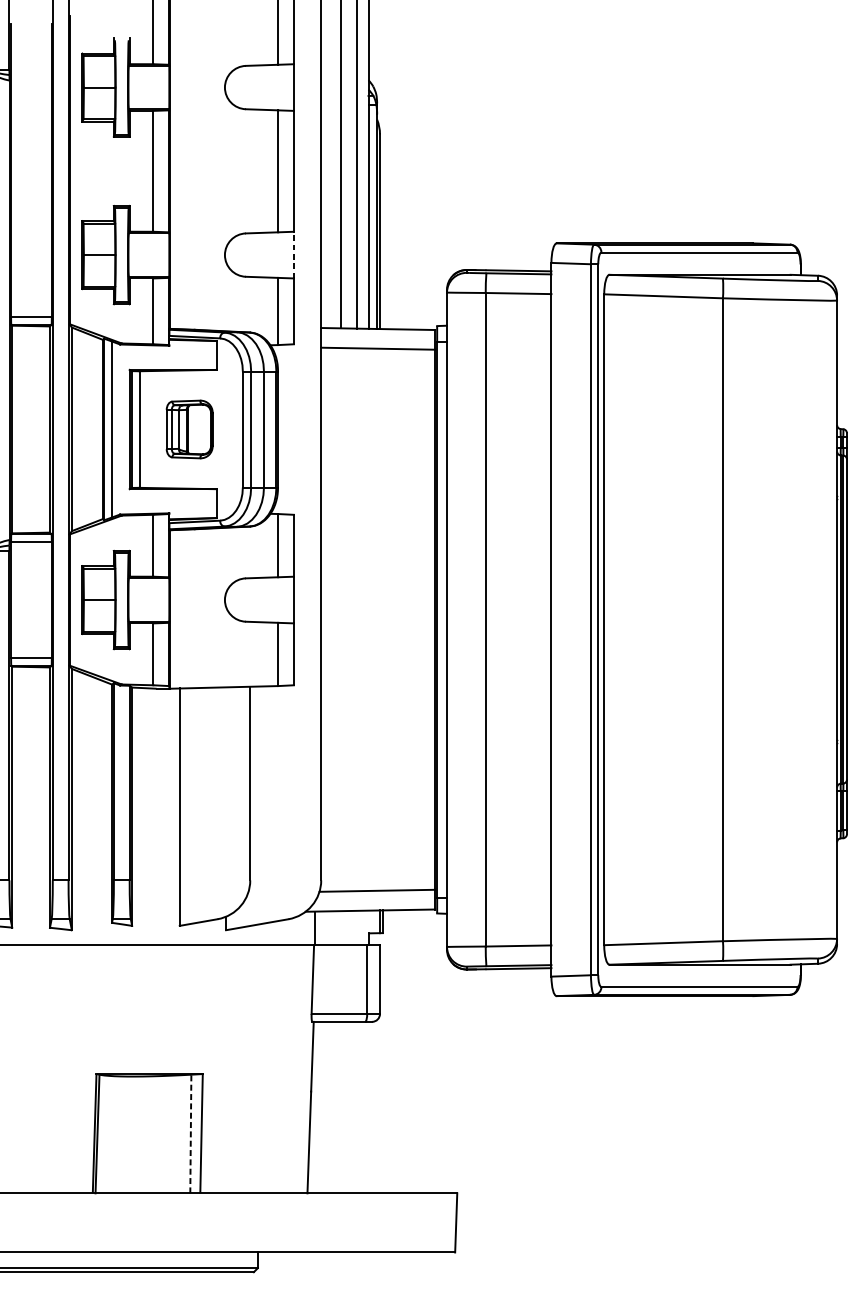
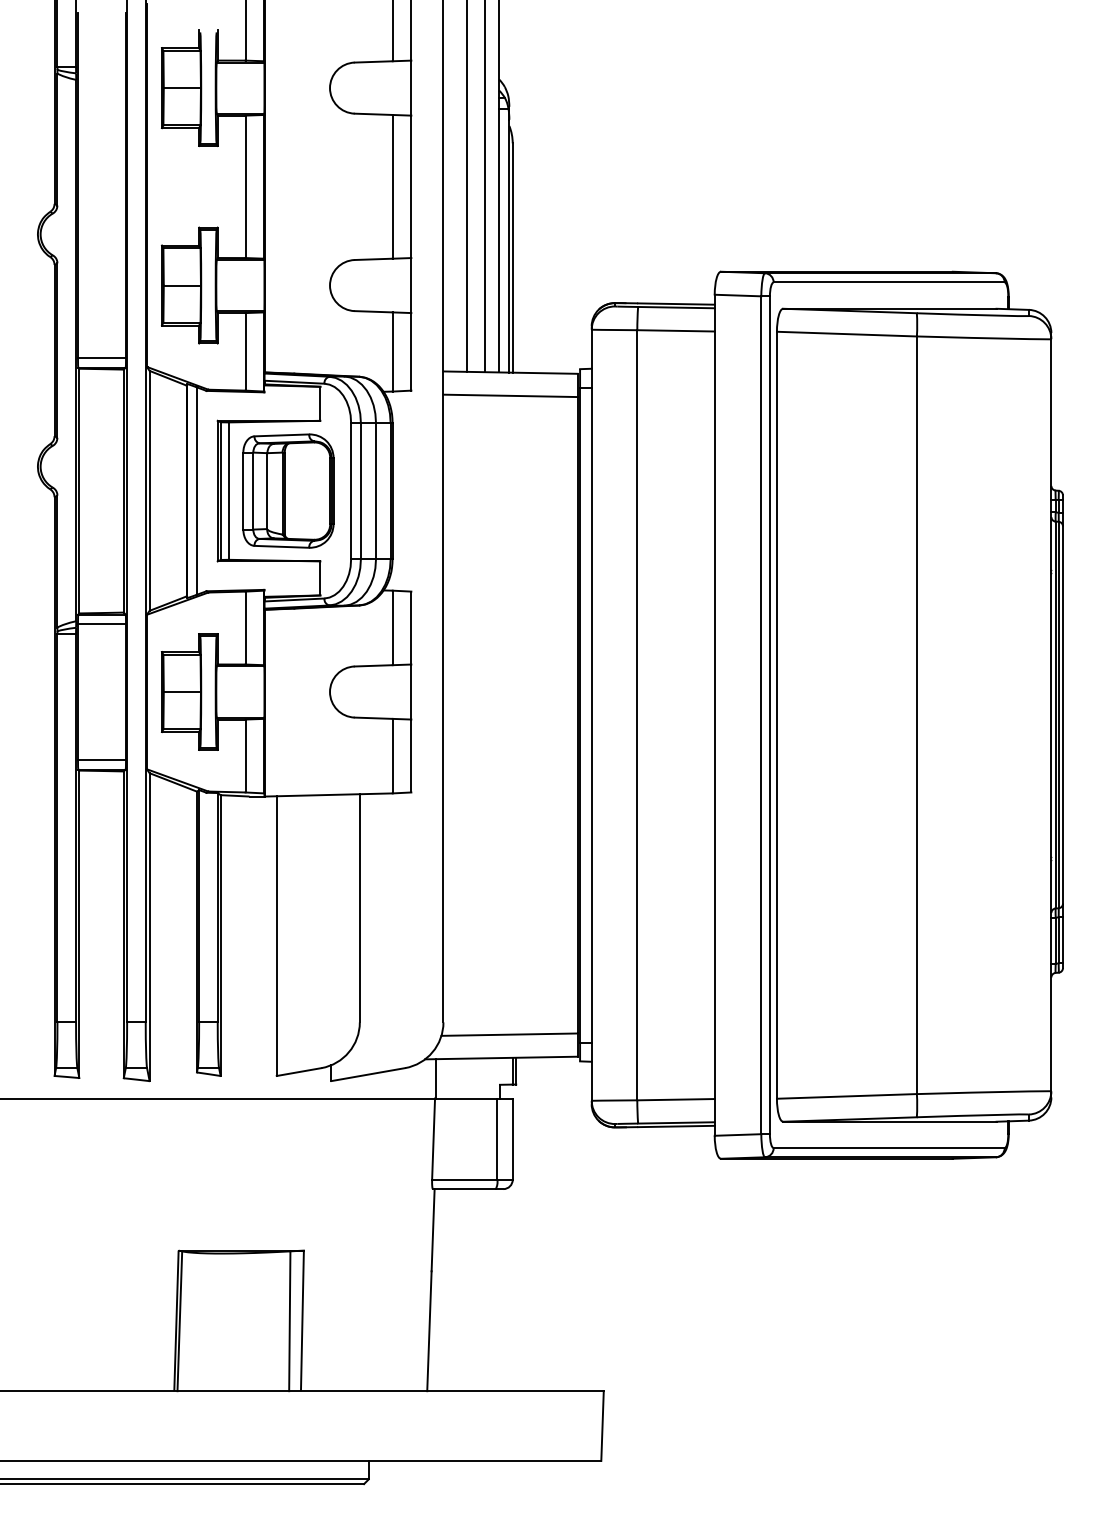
line: (294, 255) -> (411, 285), dashed -> solid
part: (189, 429) -> (288, 490), size x1.67
line: (190, 1134) -> (289, 1321), dashed -> solid

